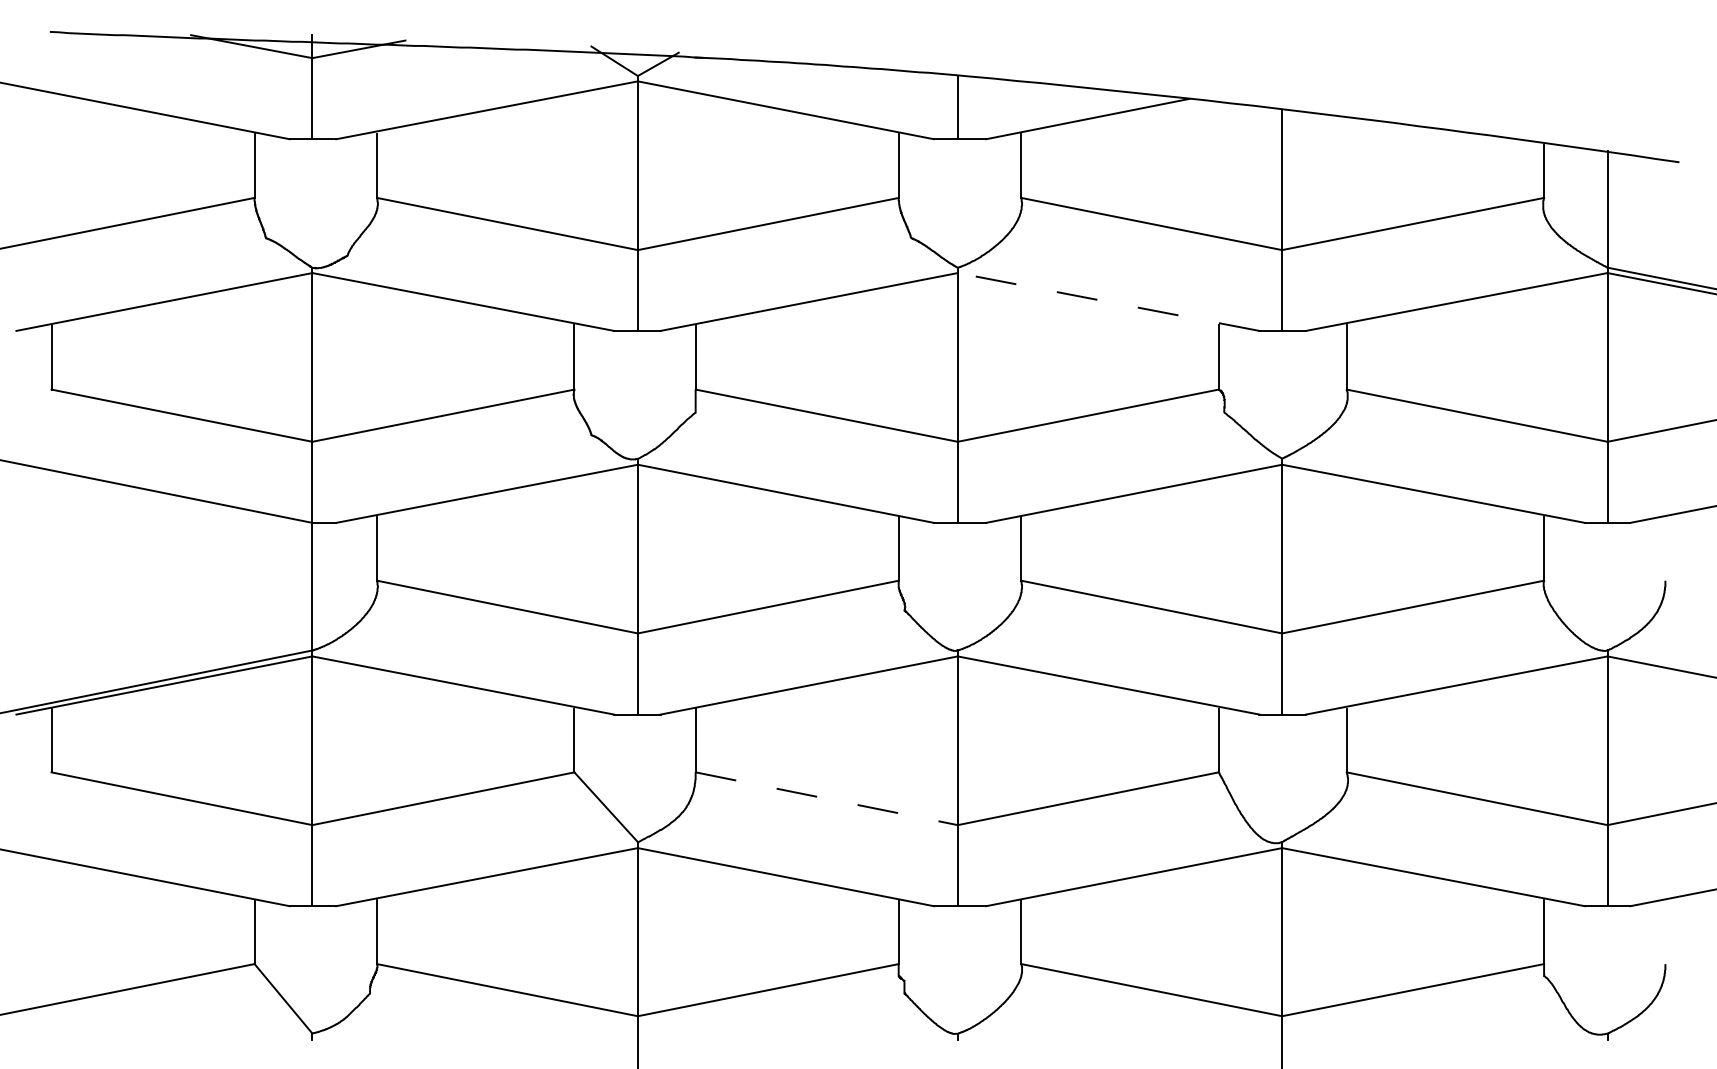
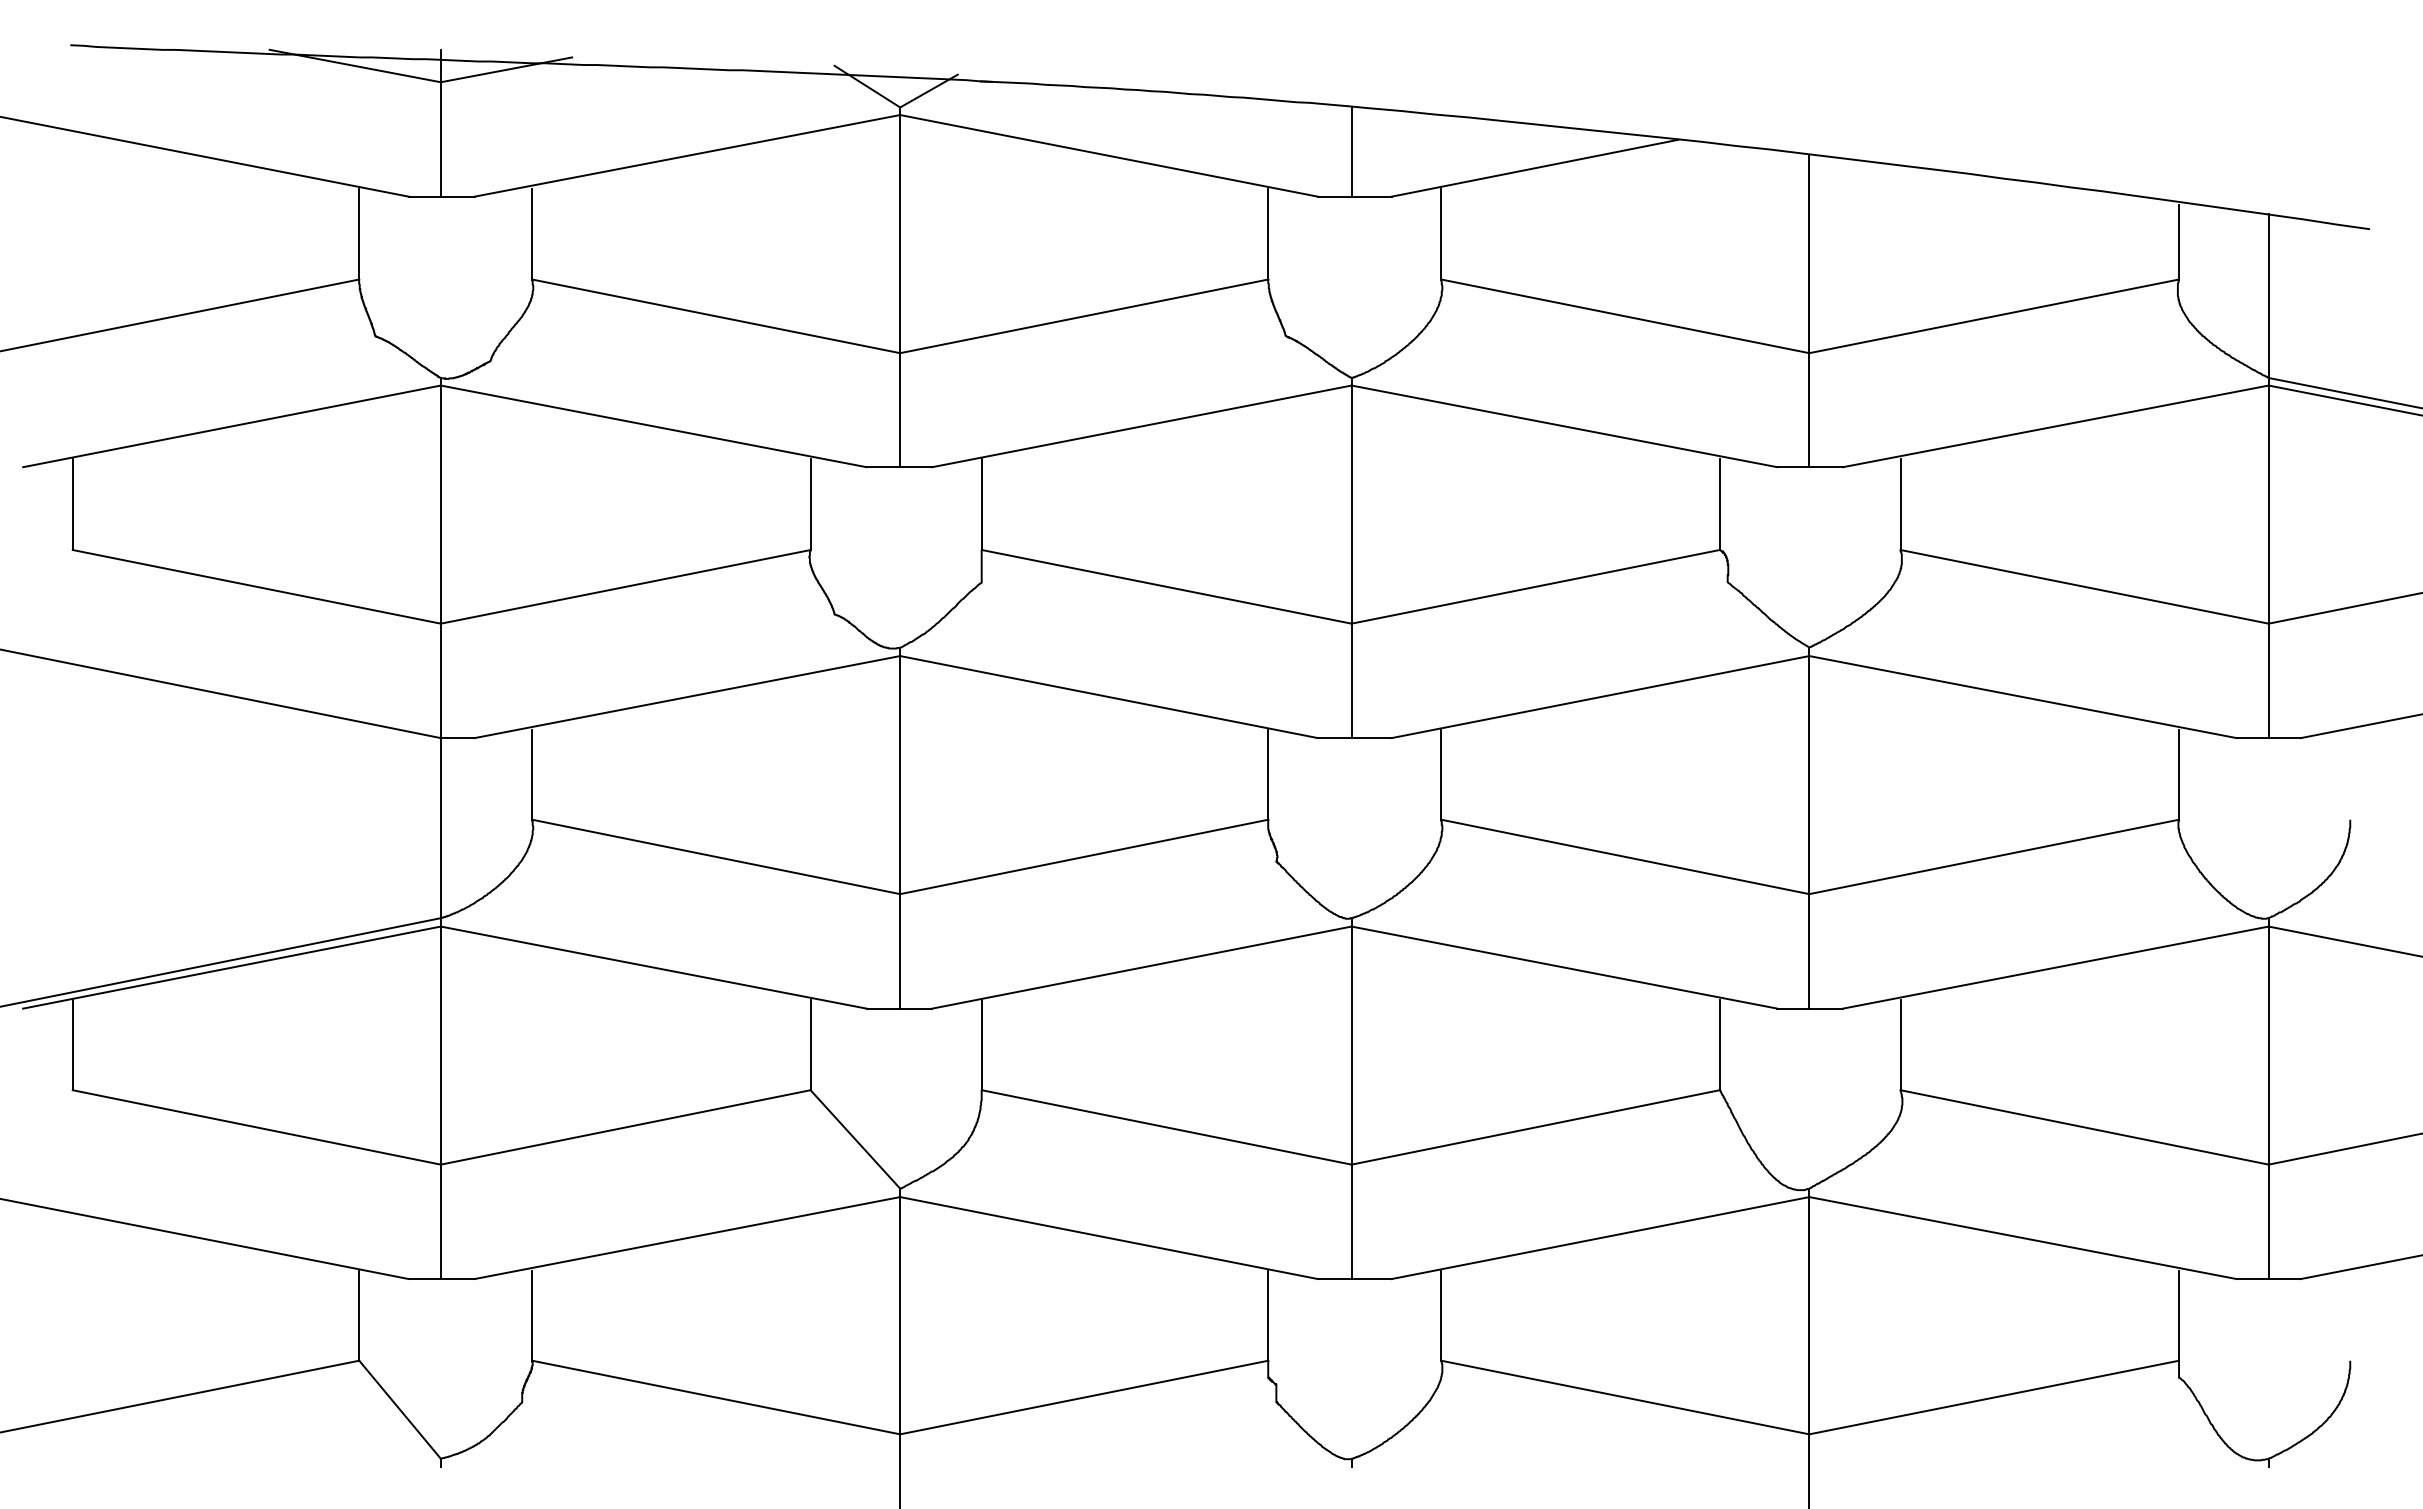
line: (1108, 302) -> (1564, 426), dashed -> solid
line: (826, 798) -> (1166, 1127), dashed -> solid

